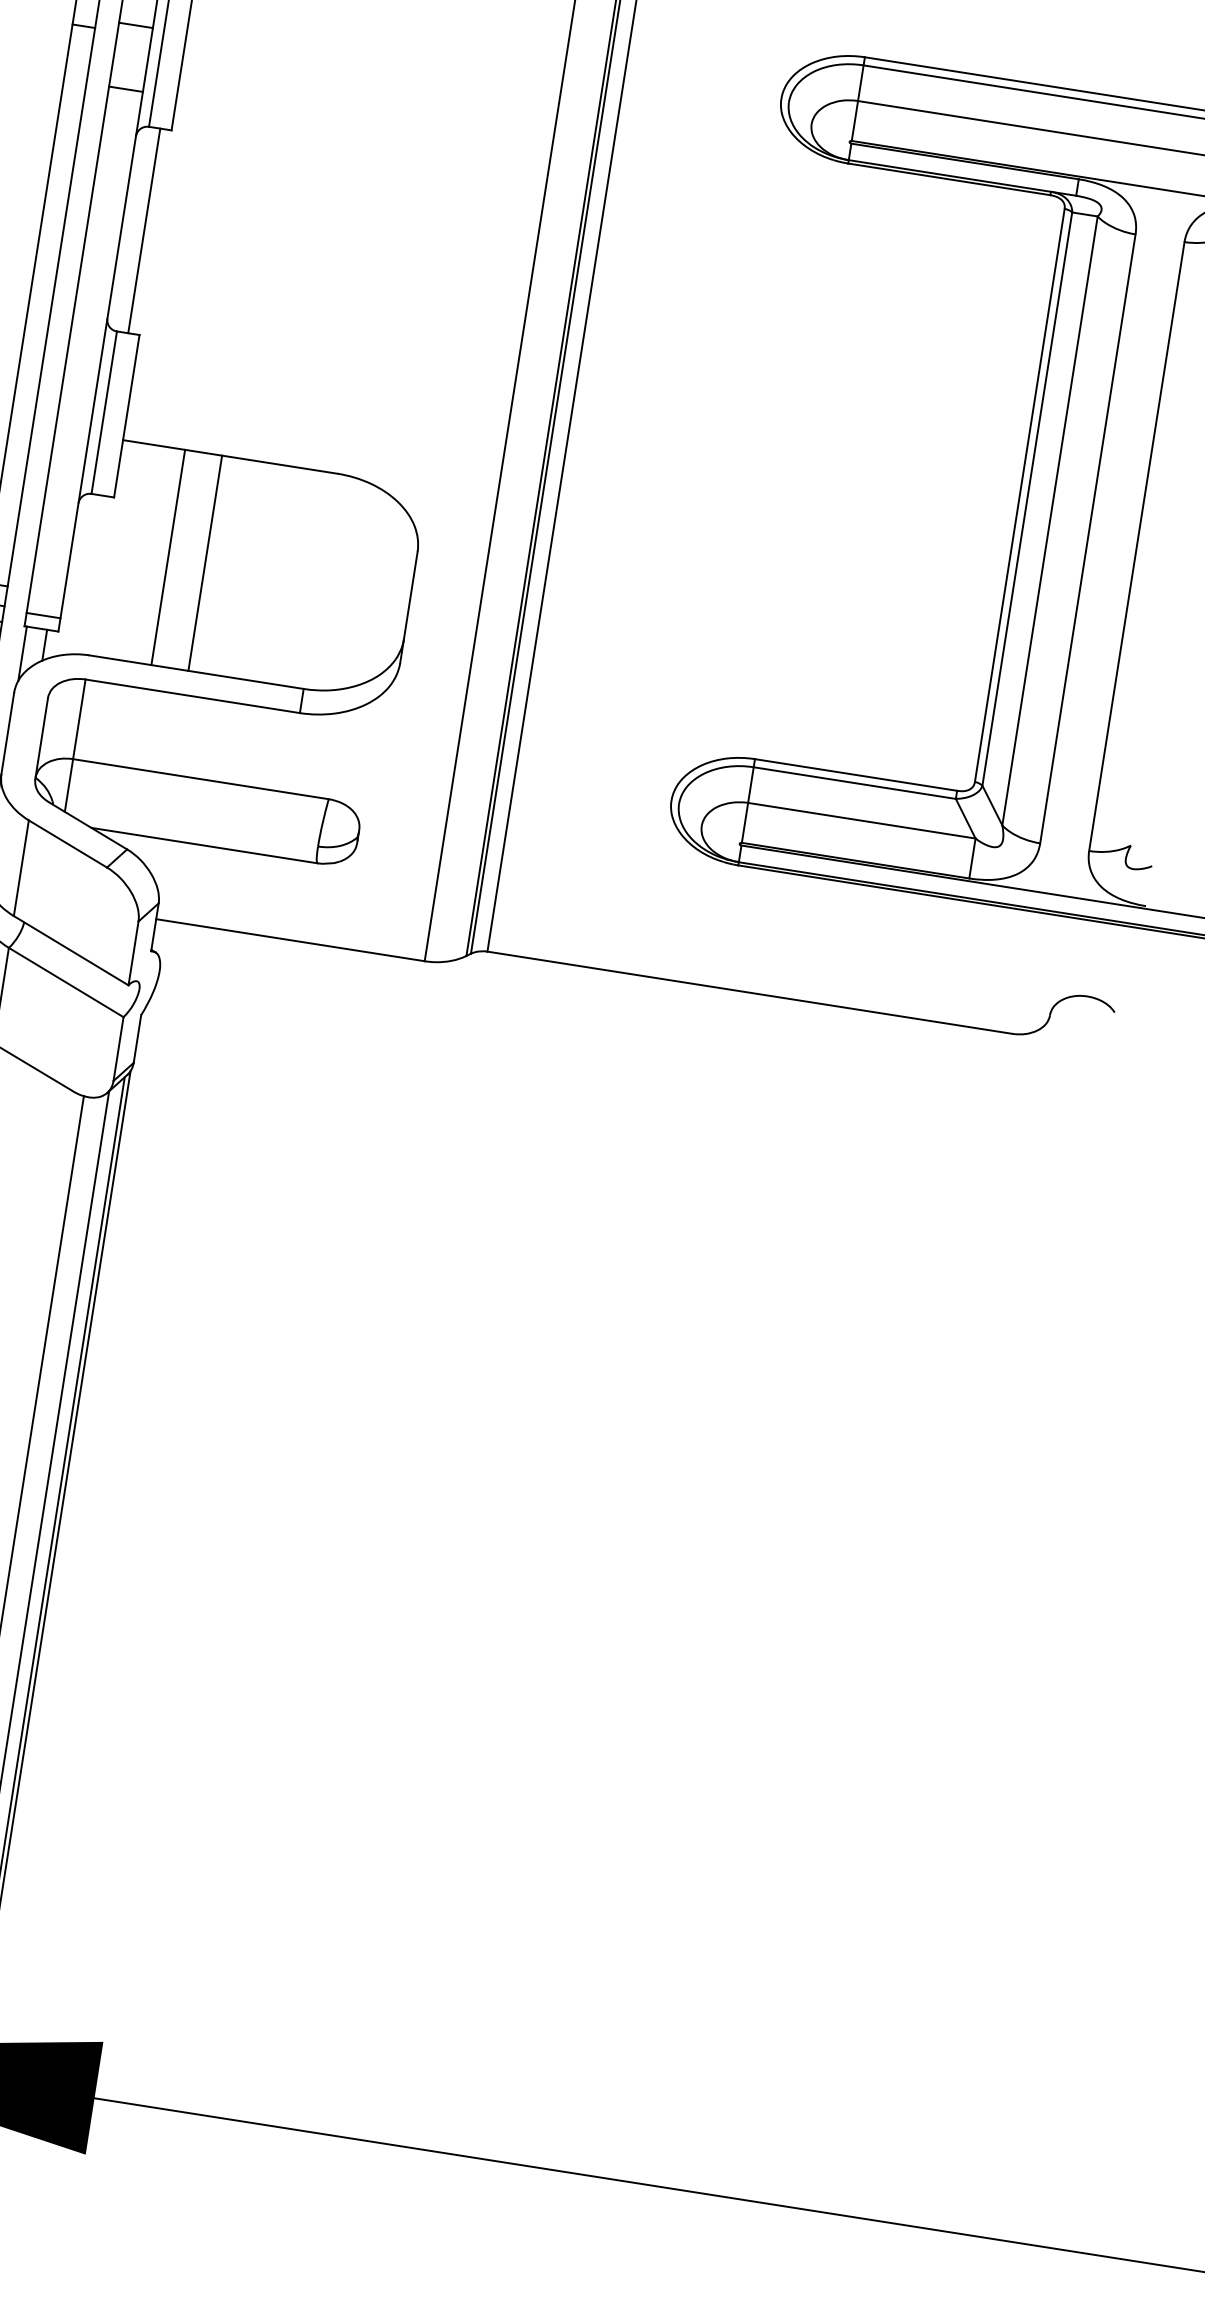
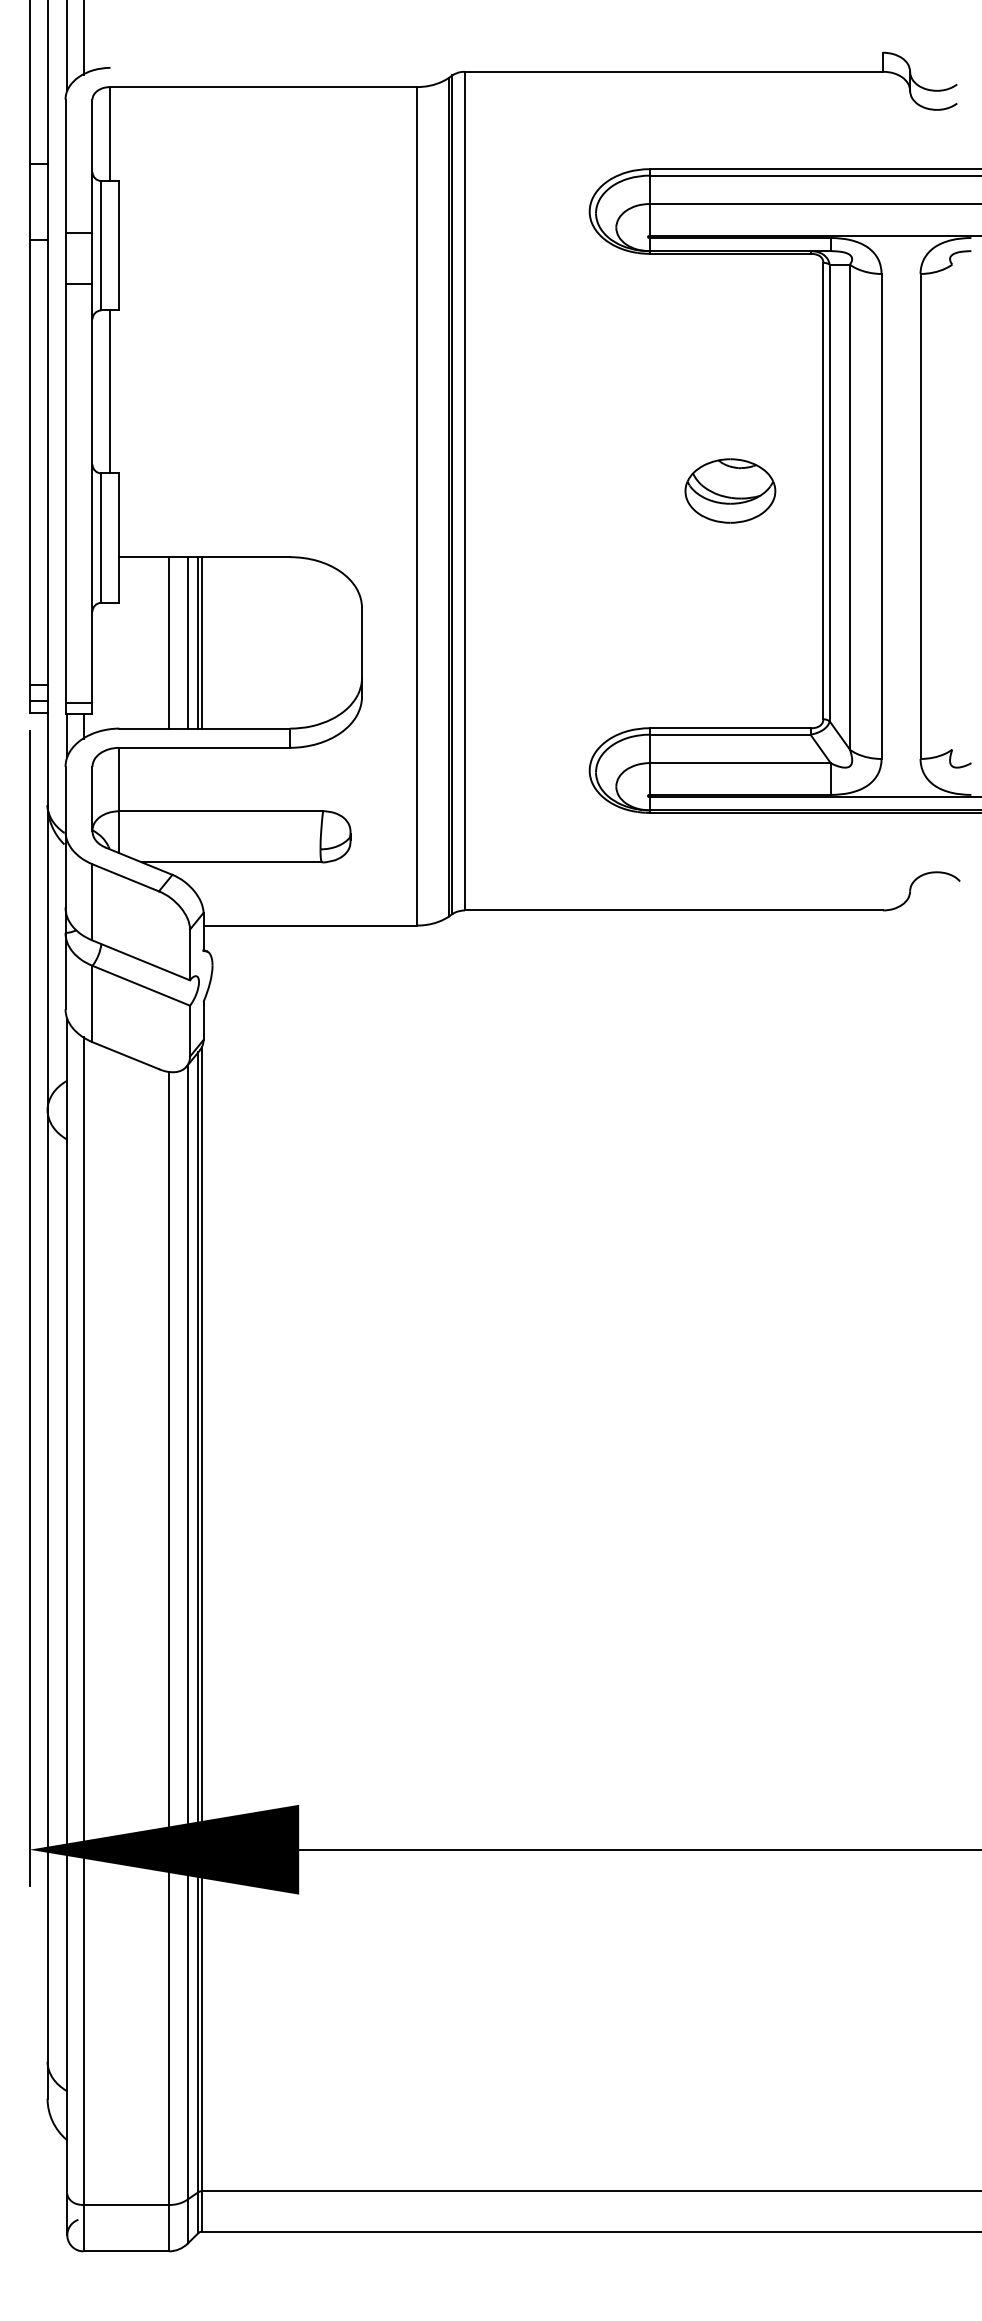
part: (903, 476) -> (730, 490), added
line: (191, 560) -> (187, 642), added
line: (210, 563) -> (202, 642), added

